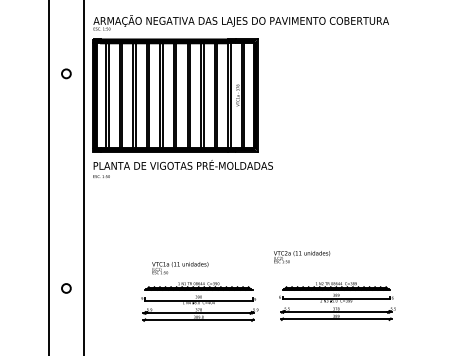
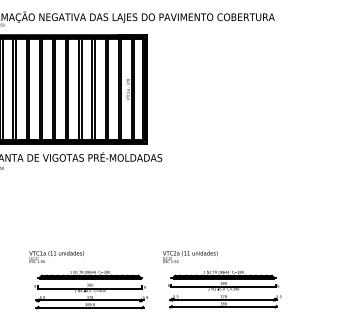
text: (302, 257) -> (190, 257), moved
text: (180, 268) -> (56, 257), moved

